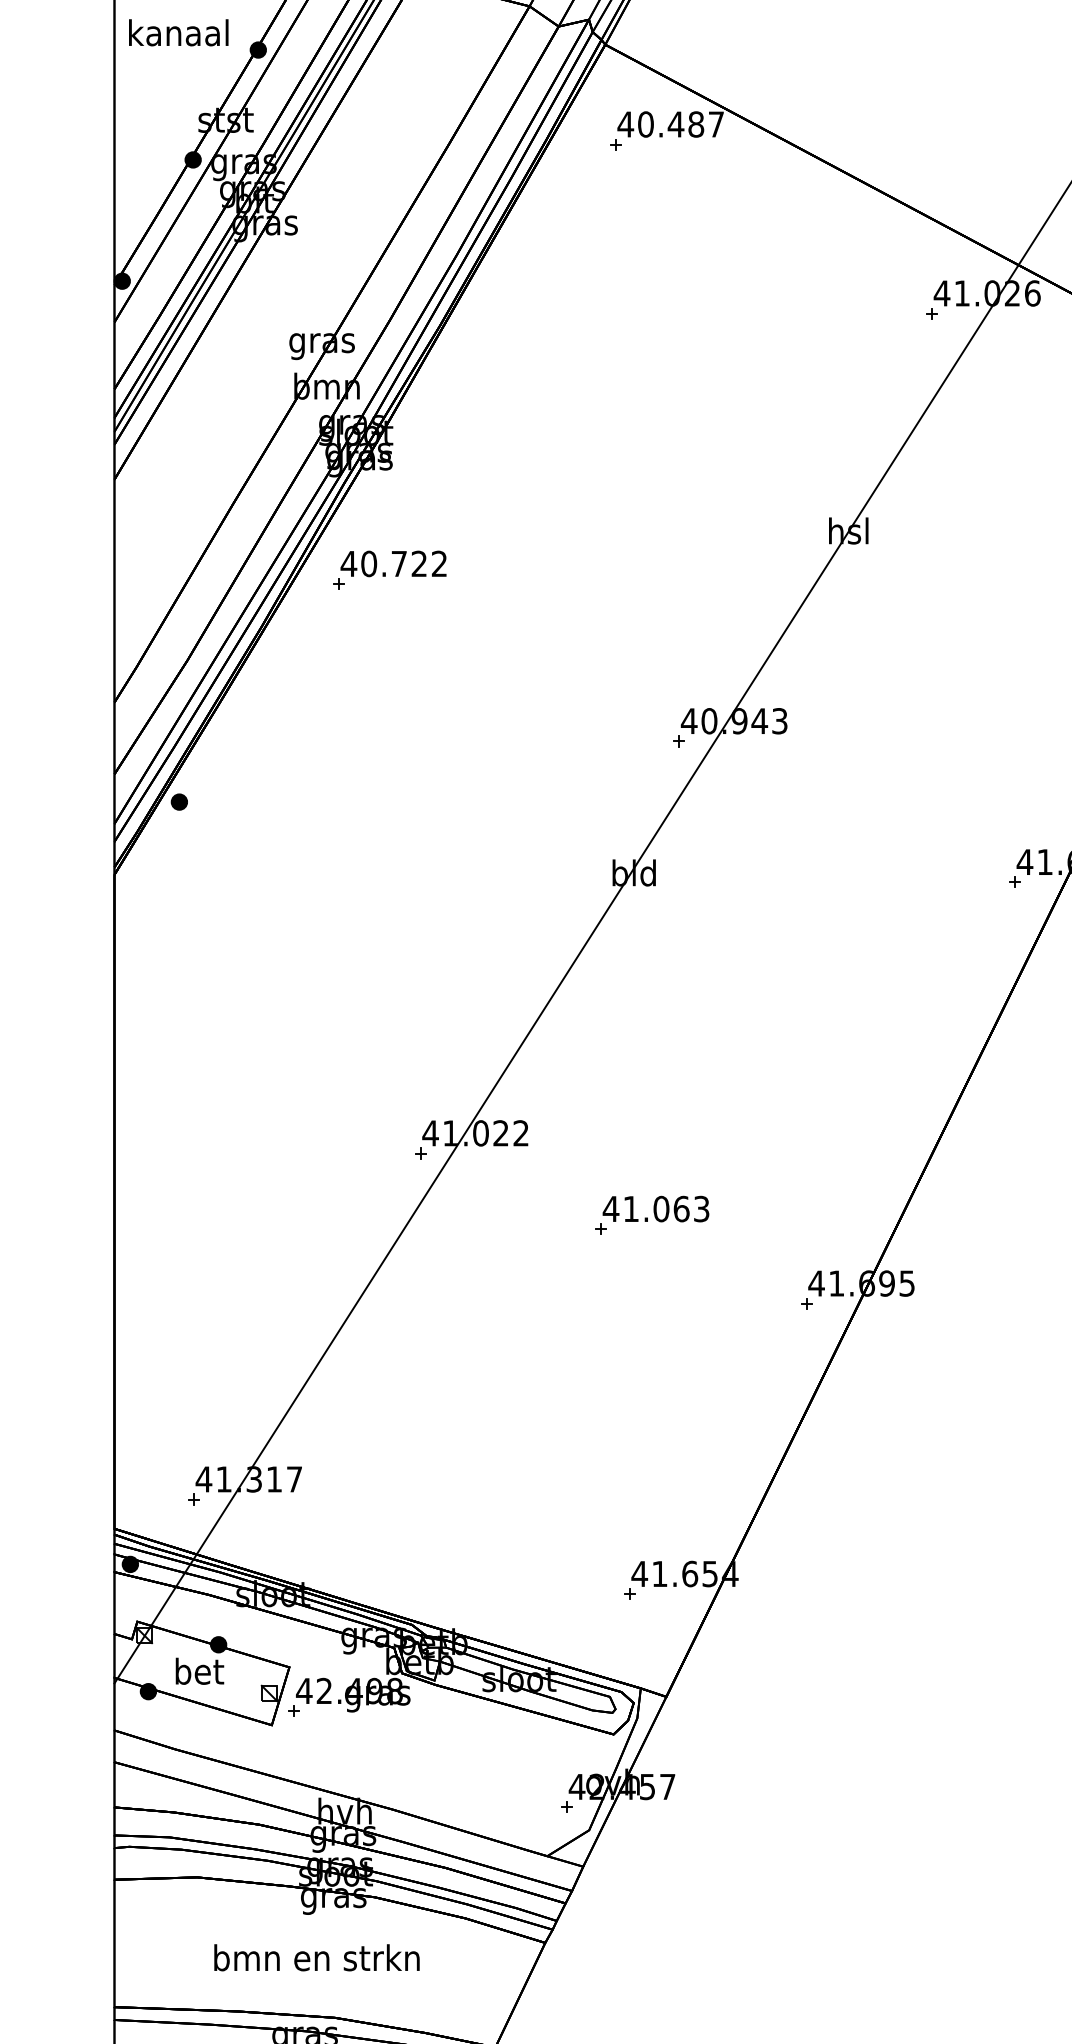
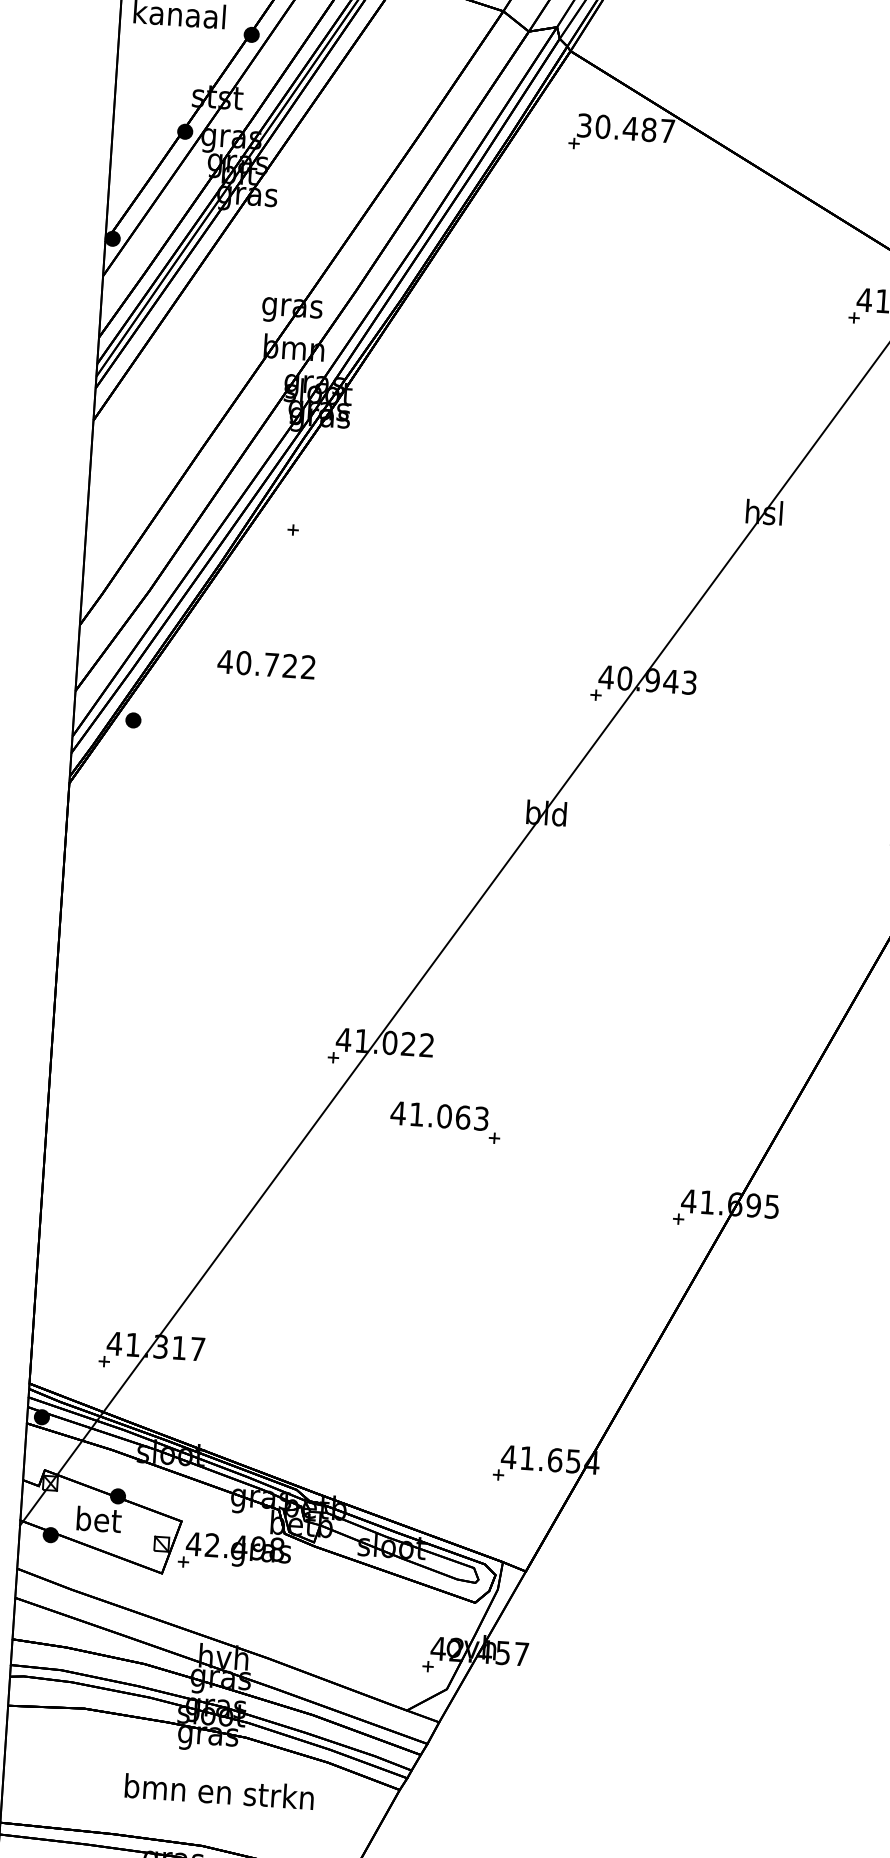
text: (625, 124) -> (584, 125), 40.487 -> 30.487
text: (393, 563) -> (266, 664), moved
text: (655, 1208) -> (439, 1115), moved
text: (316, 1957) -> (219, 1791), moved

